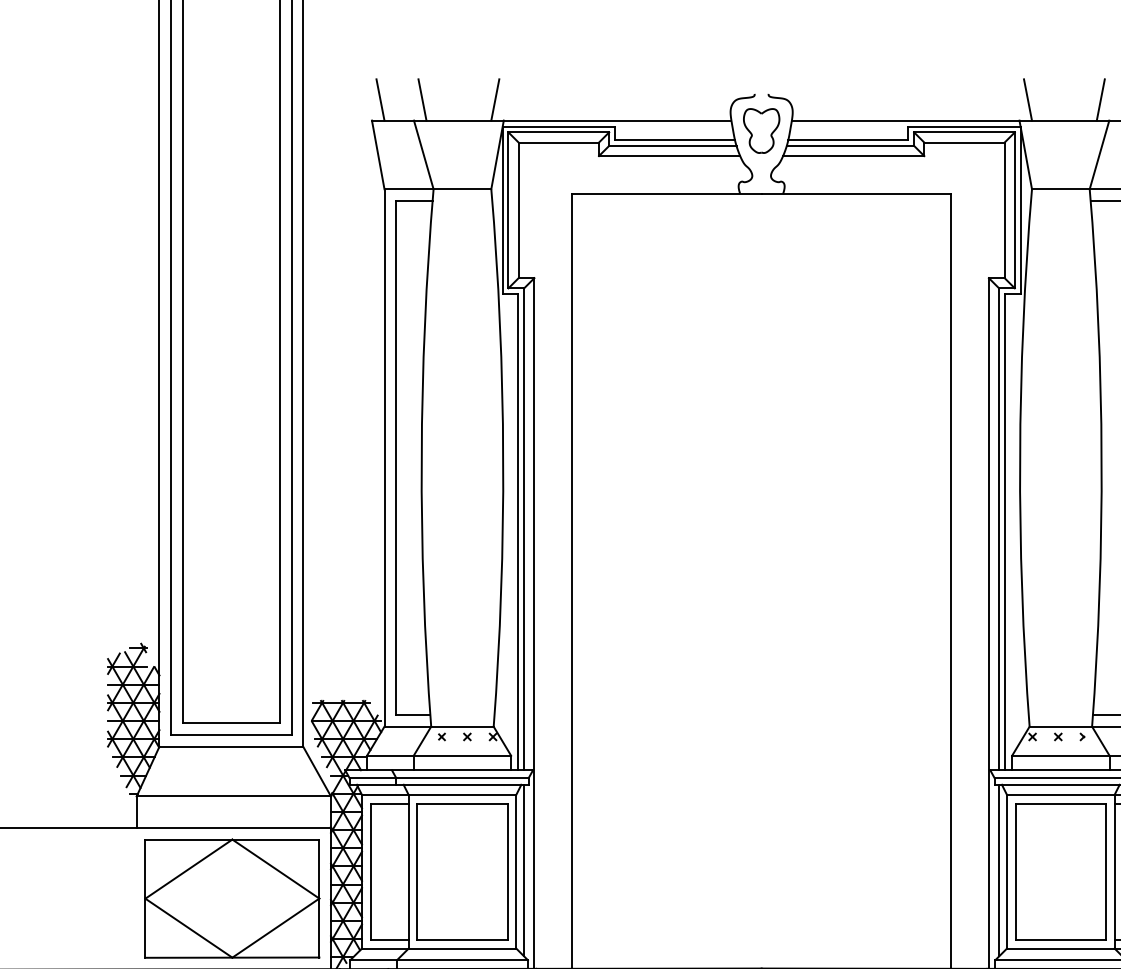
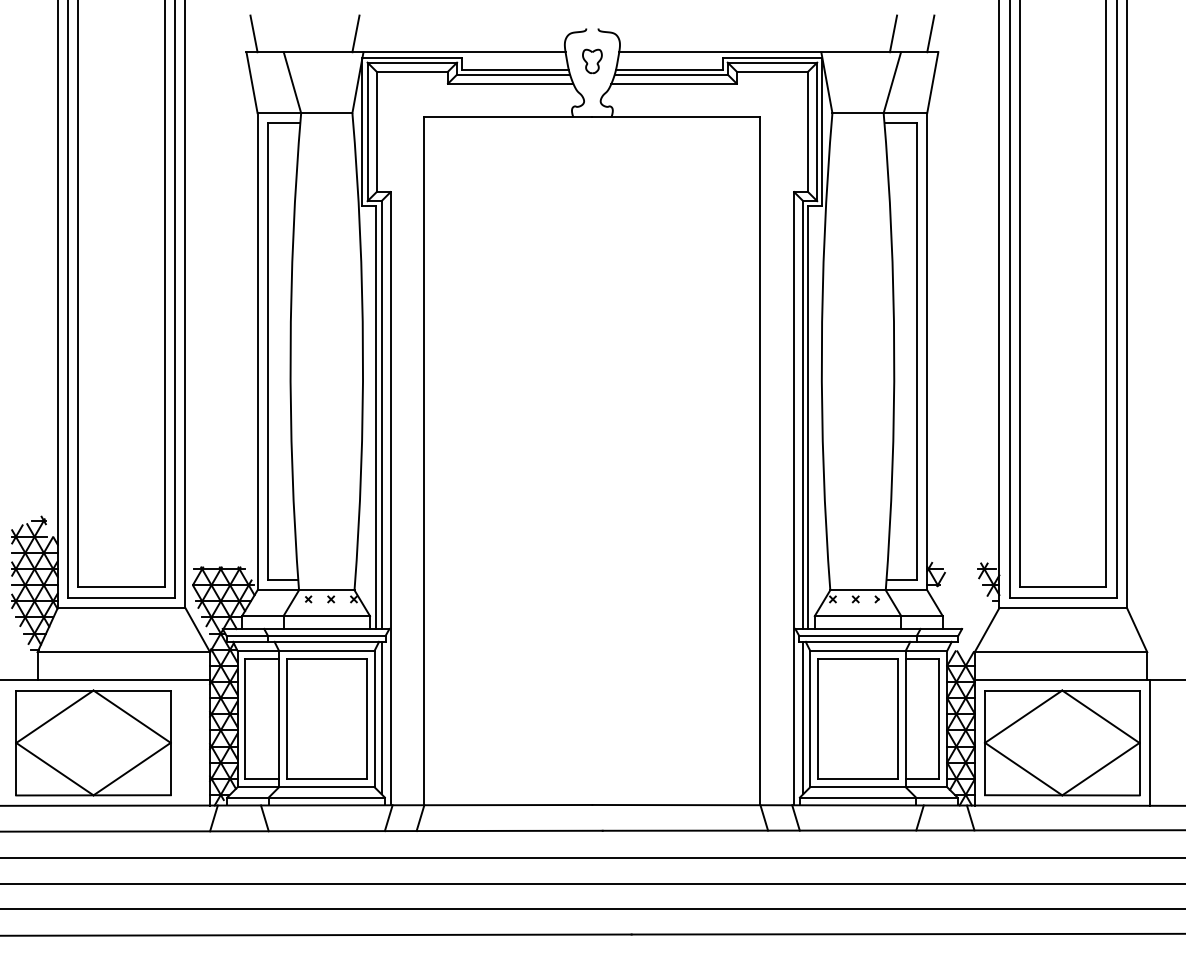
line: (421, 99) -> (290, 33), removed
line: (1027, 99) -> (828, 33), removed
part: (761, 131) -> (592, 61), size x0.6
part: (232, 898) -> (93, 742), moved

